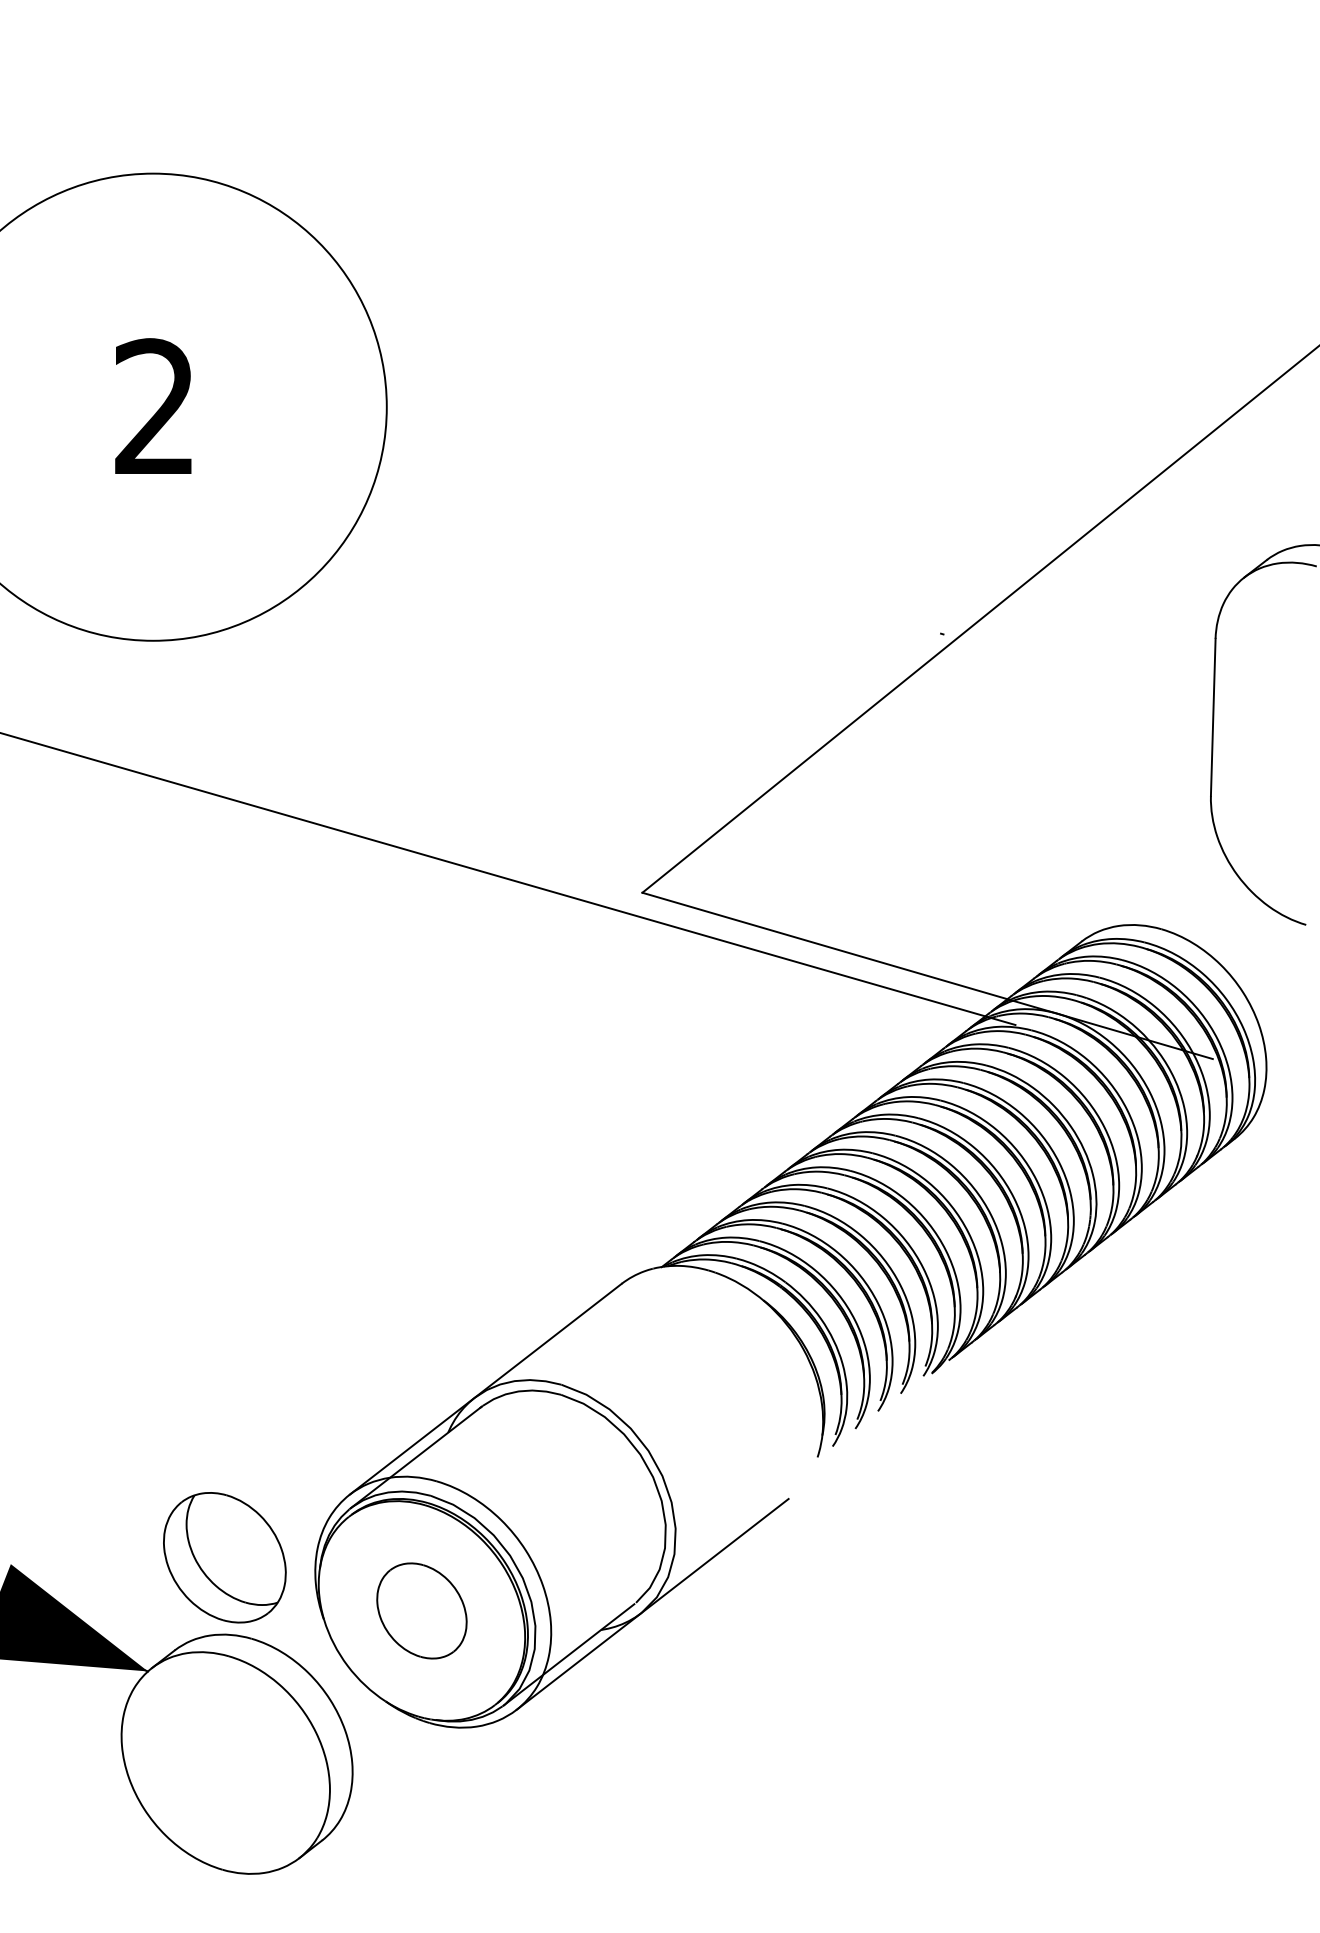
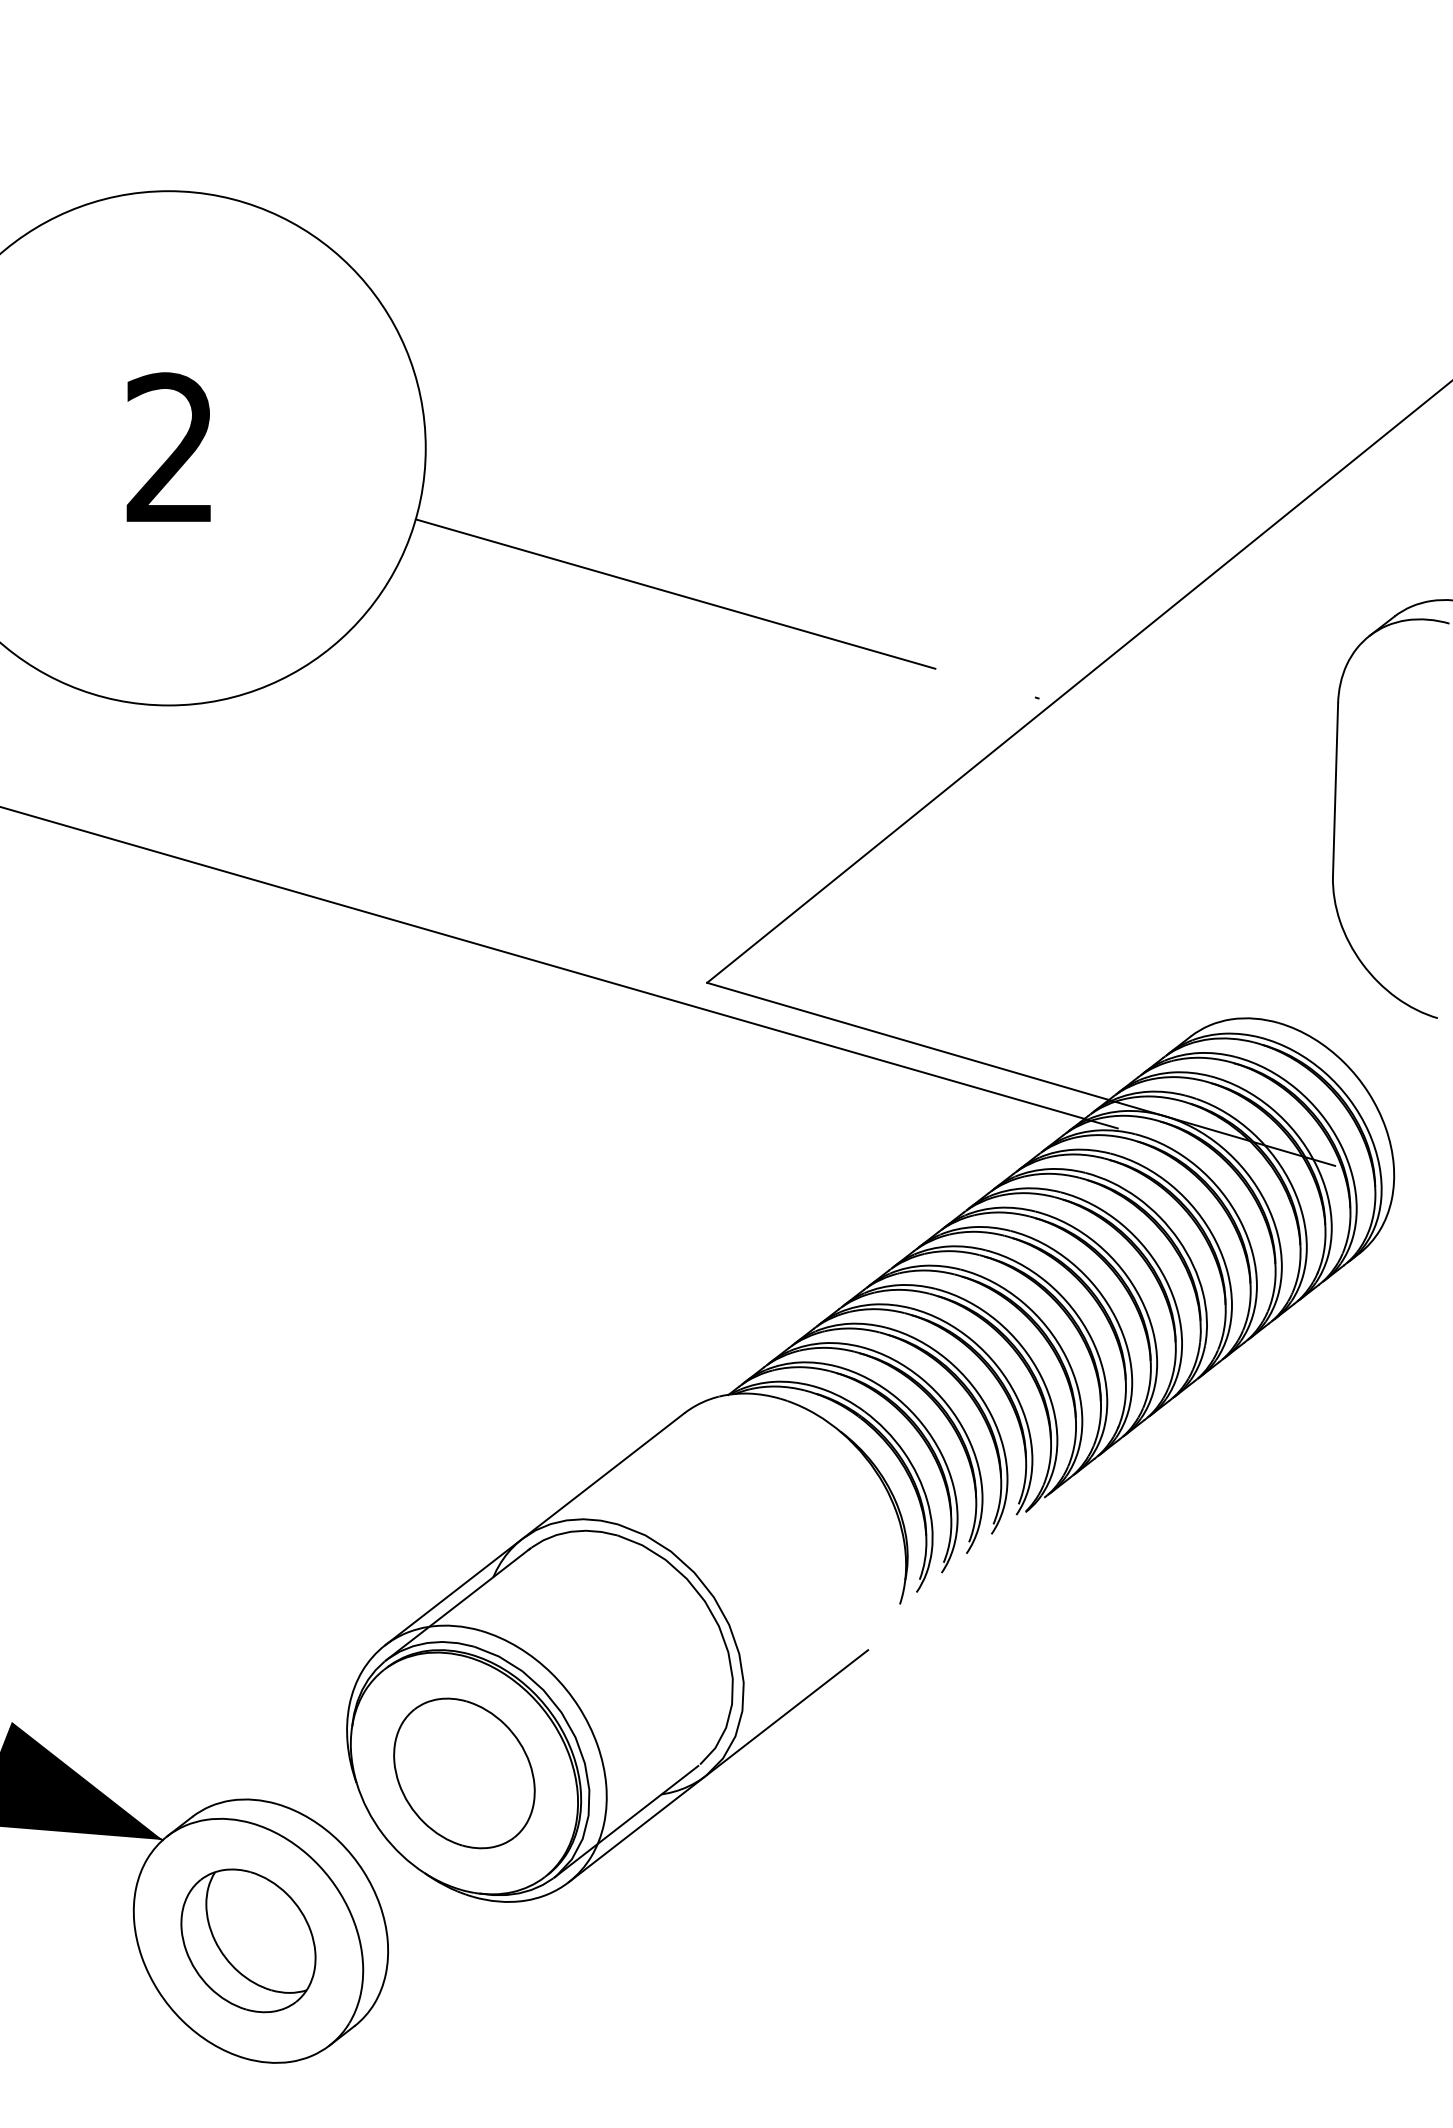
line: (613, 539) -> (675, 593), added
part: (224, 1557) -> (248, 1940), moved
part: (421, 1611) -> (464, 1773), size x1.43

